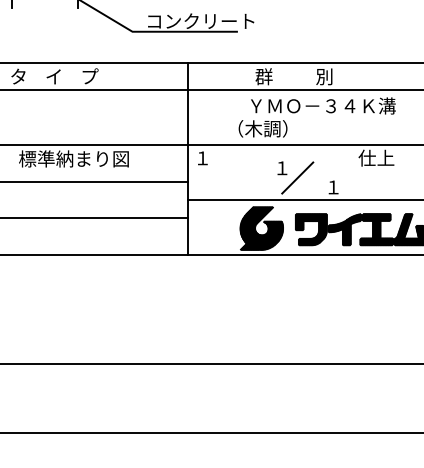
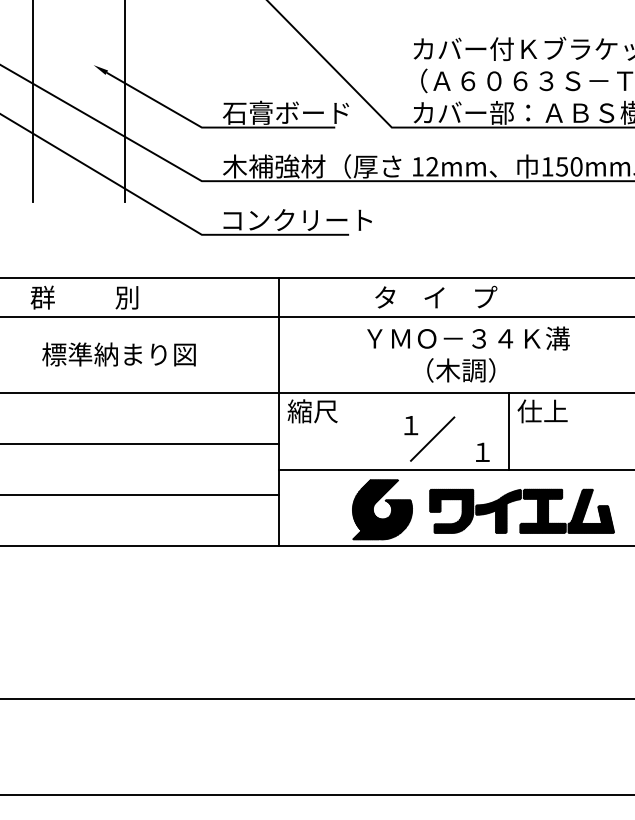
text: (54, 76) -> (92, 297), タ    イ    プ -> 群          別
text: (299, 76) -> (435, 297), 群          別 -> タ    イ    プ
text: (263, 128) -> (461, 370), moved
text: (73, 158) -> (118, 354), moved
text: (211, 158) -> (312, 411), １ -> 縮尺
line: (352, 172) -> (509, 431), added

